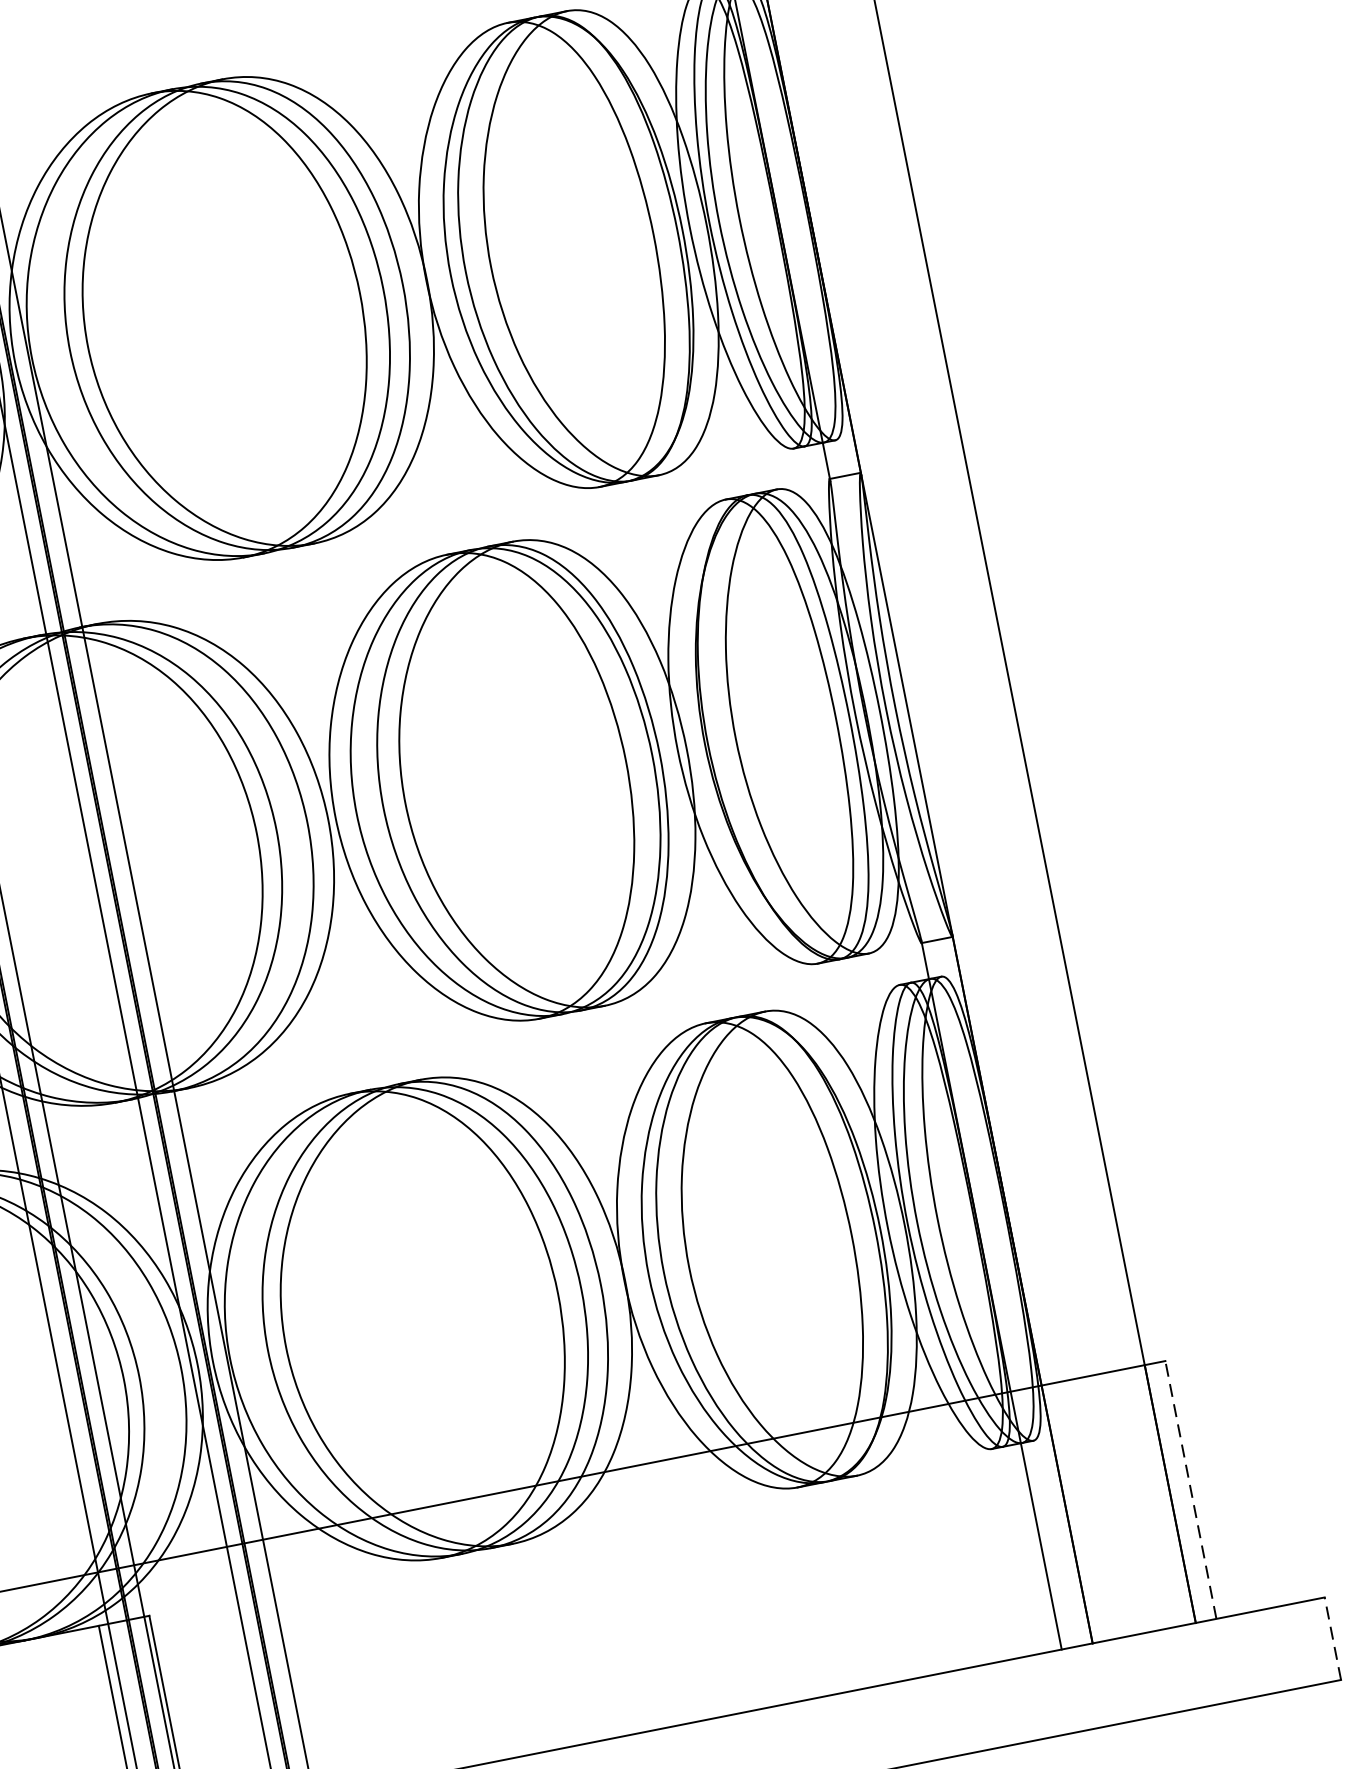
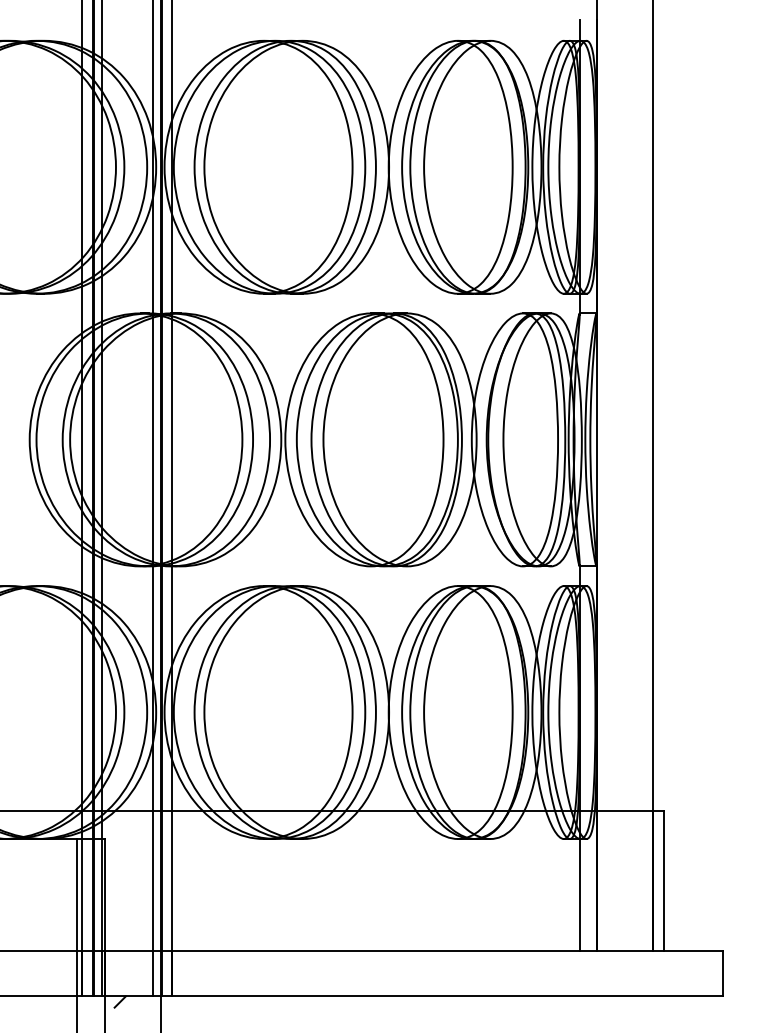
line: (1191, 1488) -> (664, 880), dashed -> solid
line: (1333, 1637) -> (723, 973), dashed -> solid

